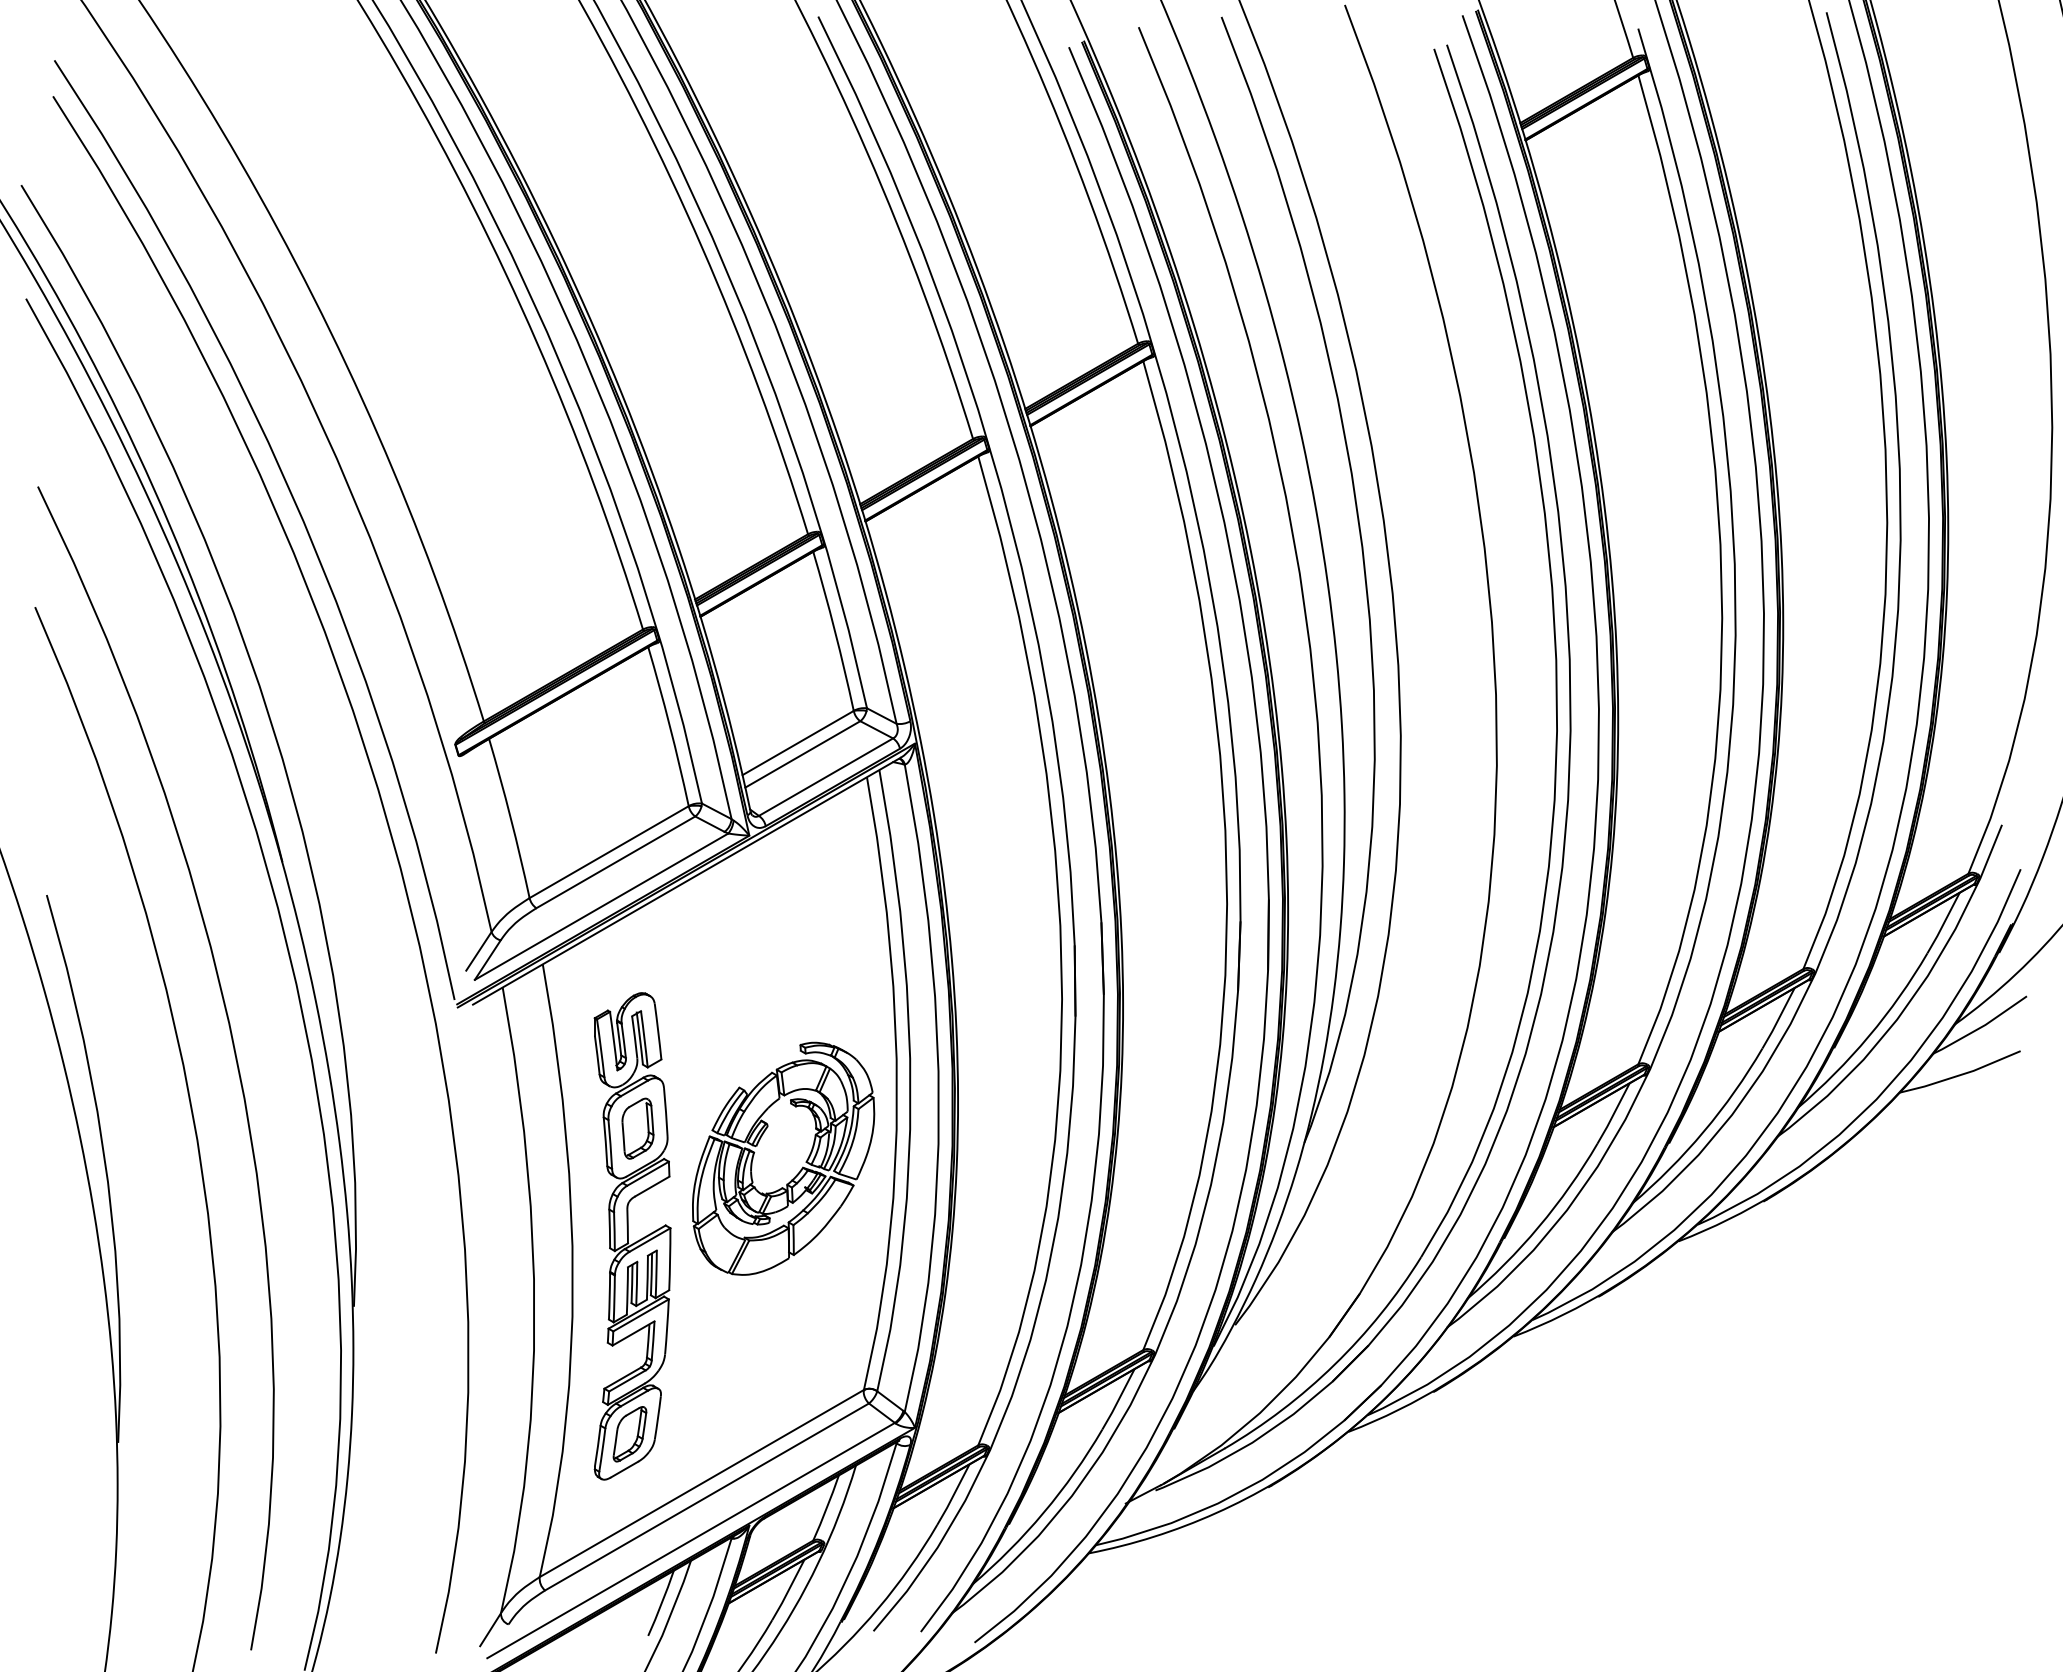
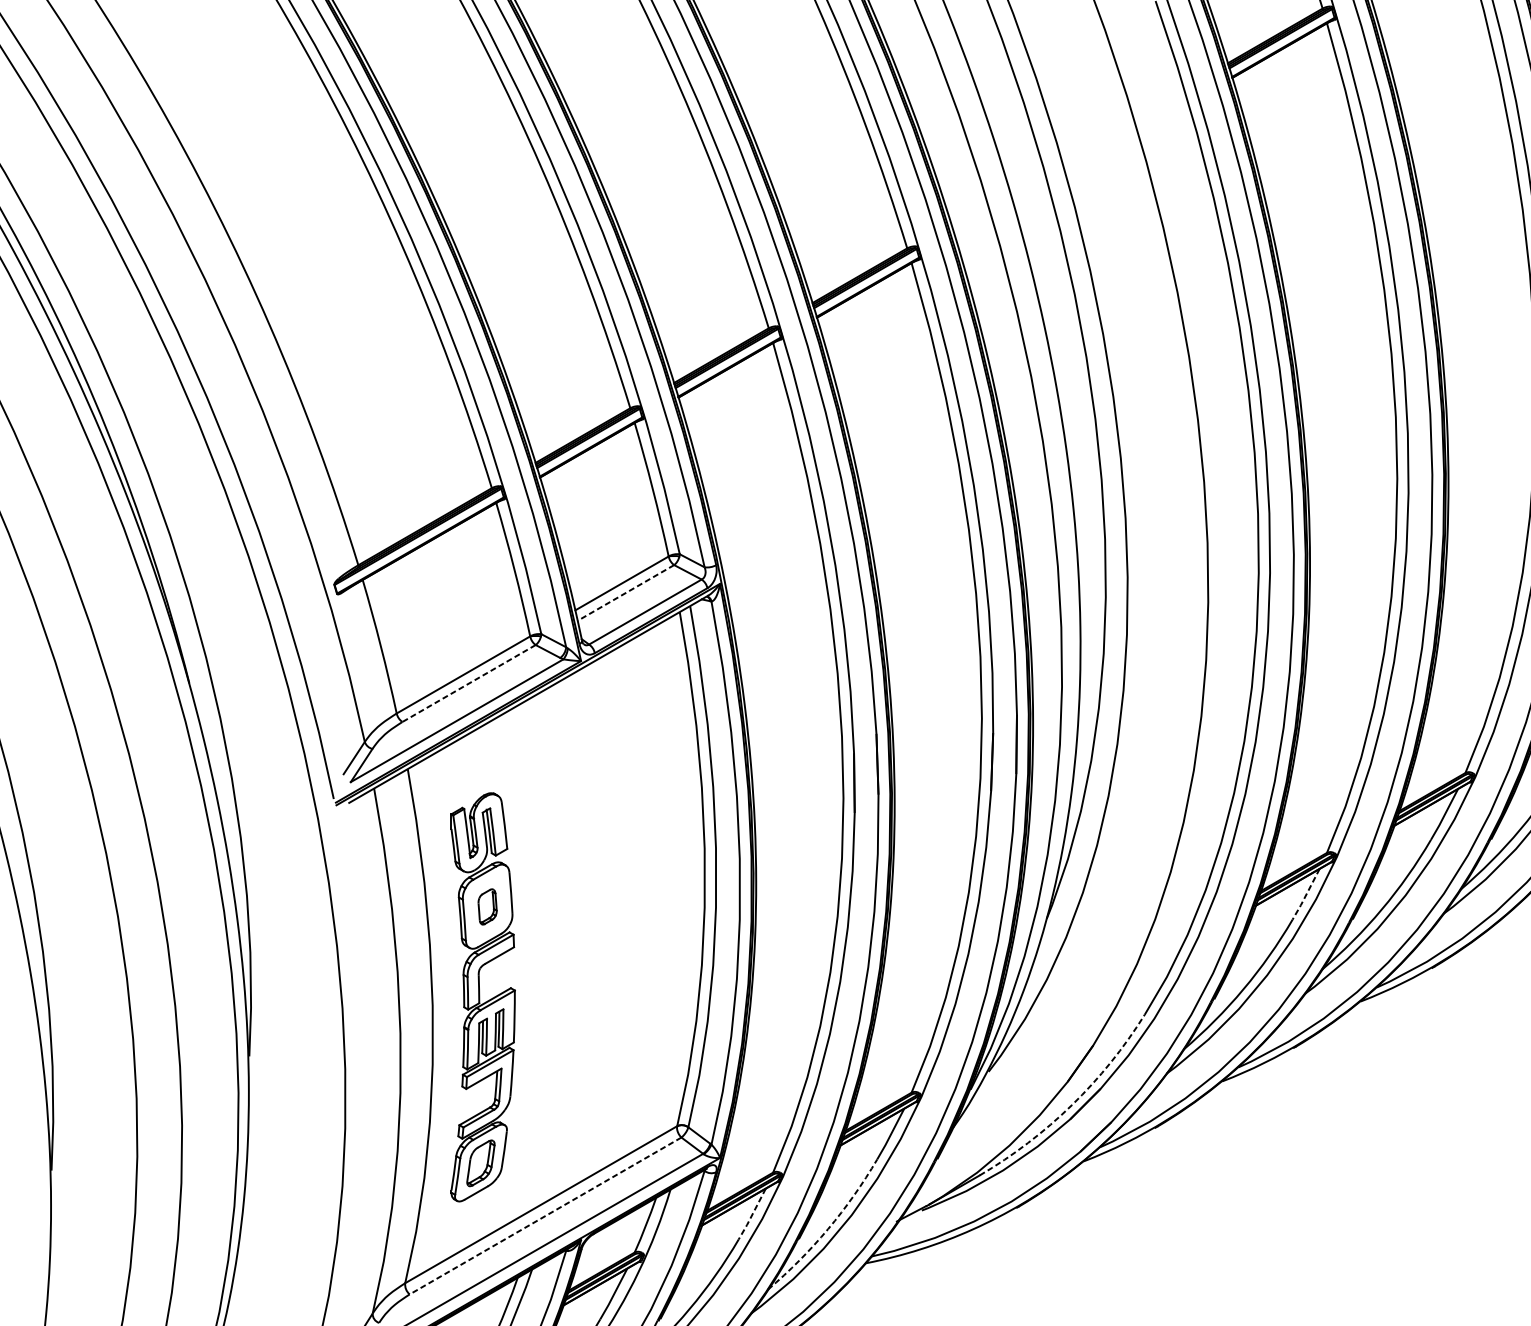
line: (802, 754) -> (625, 593), solid -> dashed
line: (615, 862) -> (468, 683), solid -> dashed
line: (1613, 1114) -> (1306, 895), solid -> dashed
part: (637, 1128) -> (487, 906), size x0.7
part: (800, 1169) -> (623, 941), removed
arc: (1334, 1364) -> (1072, 1104), solid -> dashed
line: (953, 1495) -> (752, 1214), solid -> dashed
line: (707, 1496) -> (545, 1215), solid -> dashed
arc: (1043, 1512) -> (827, 1228), solid -> dashed

